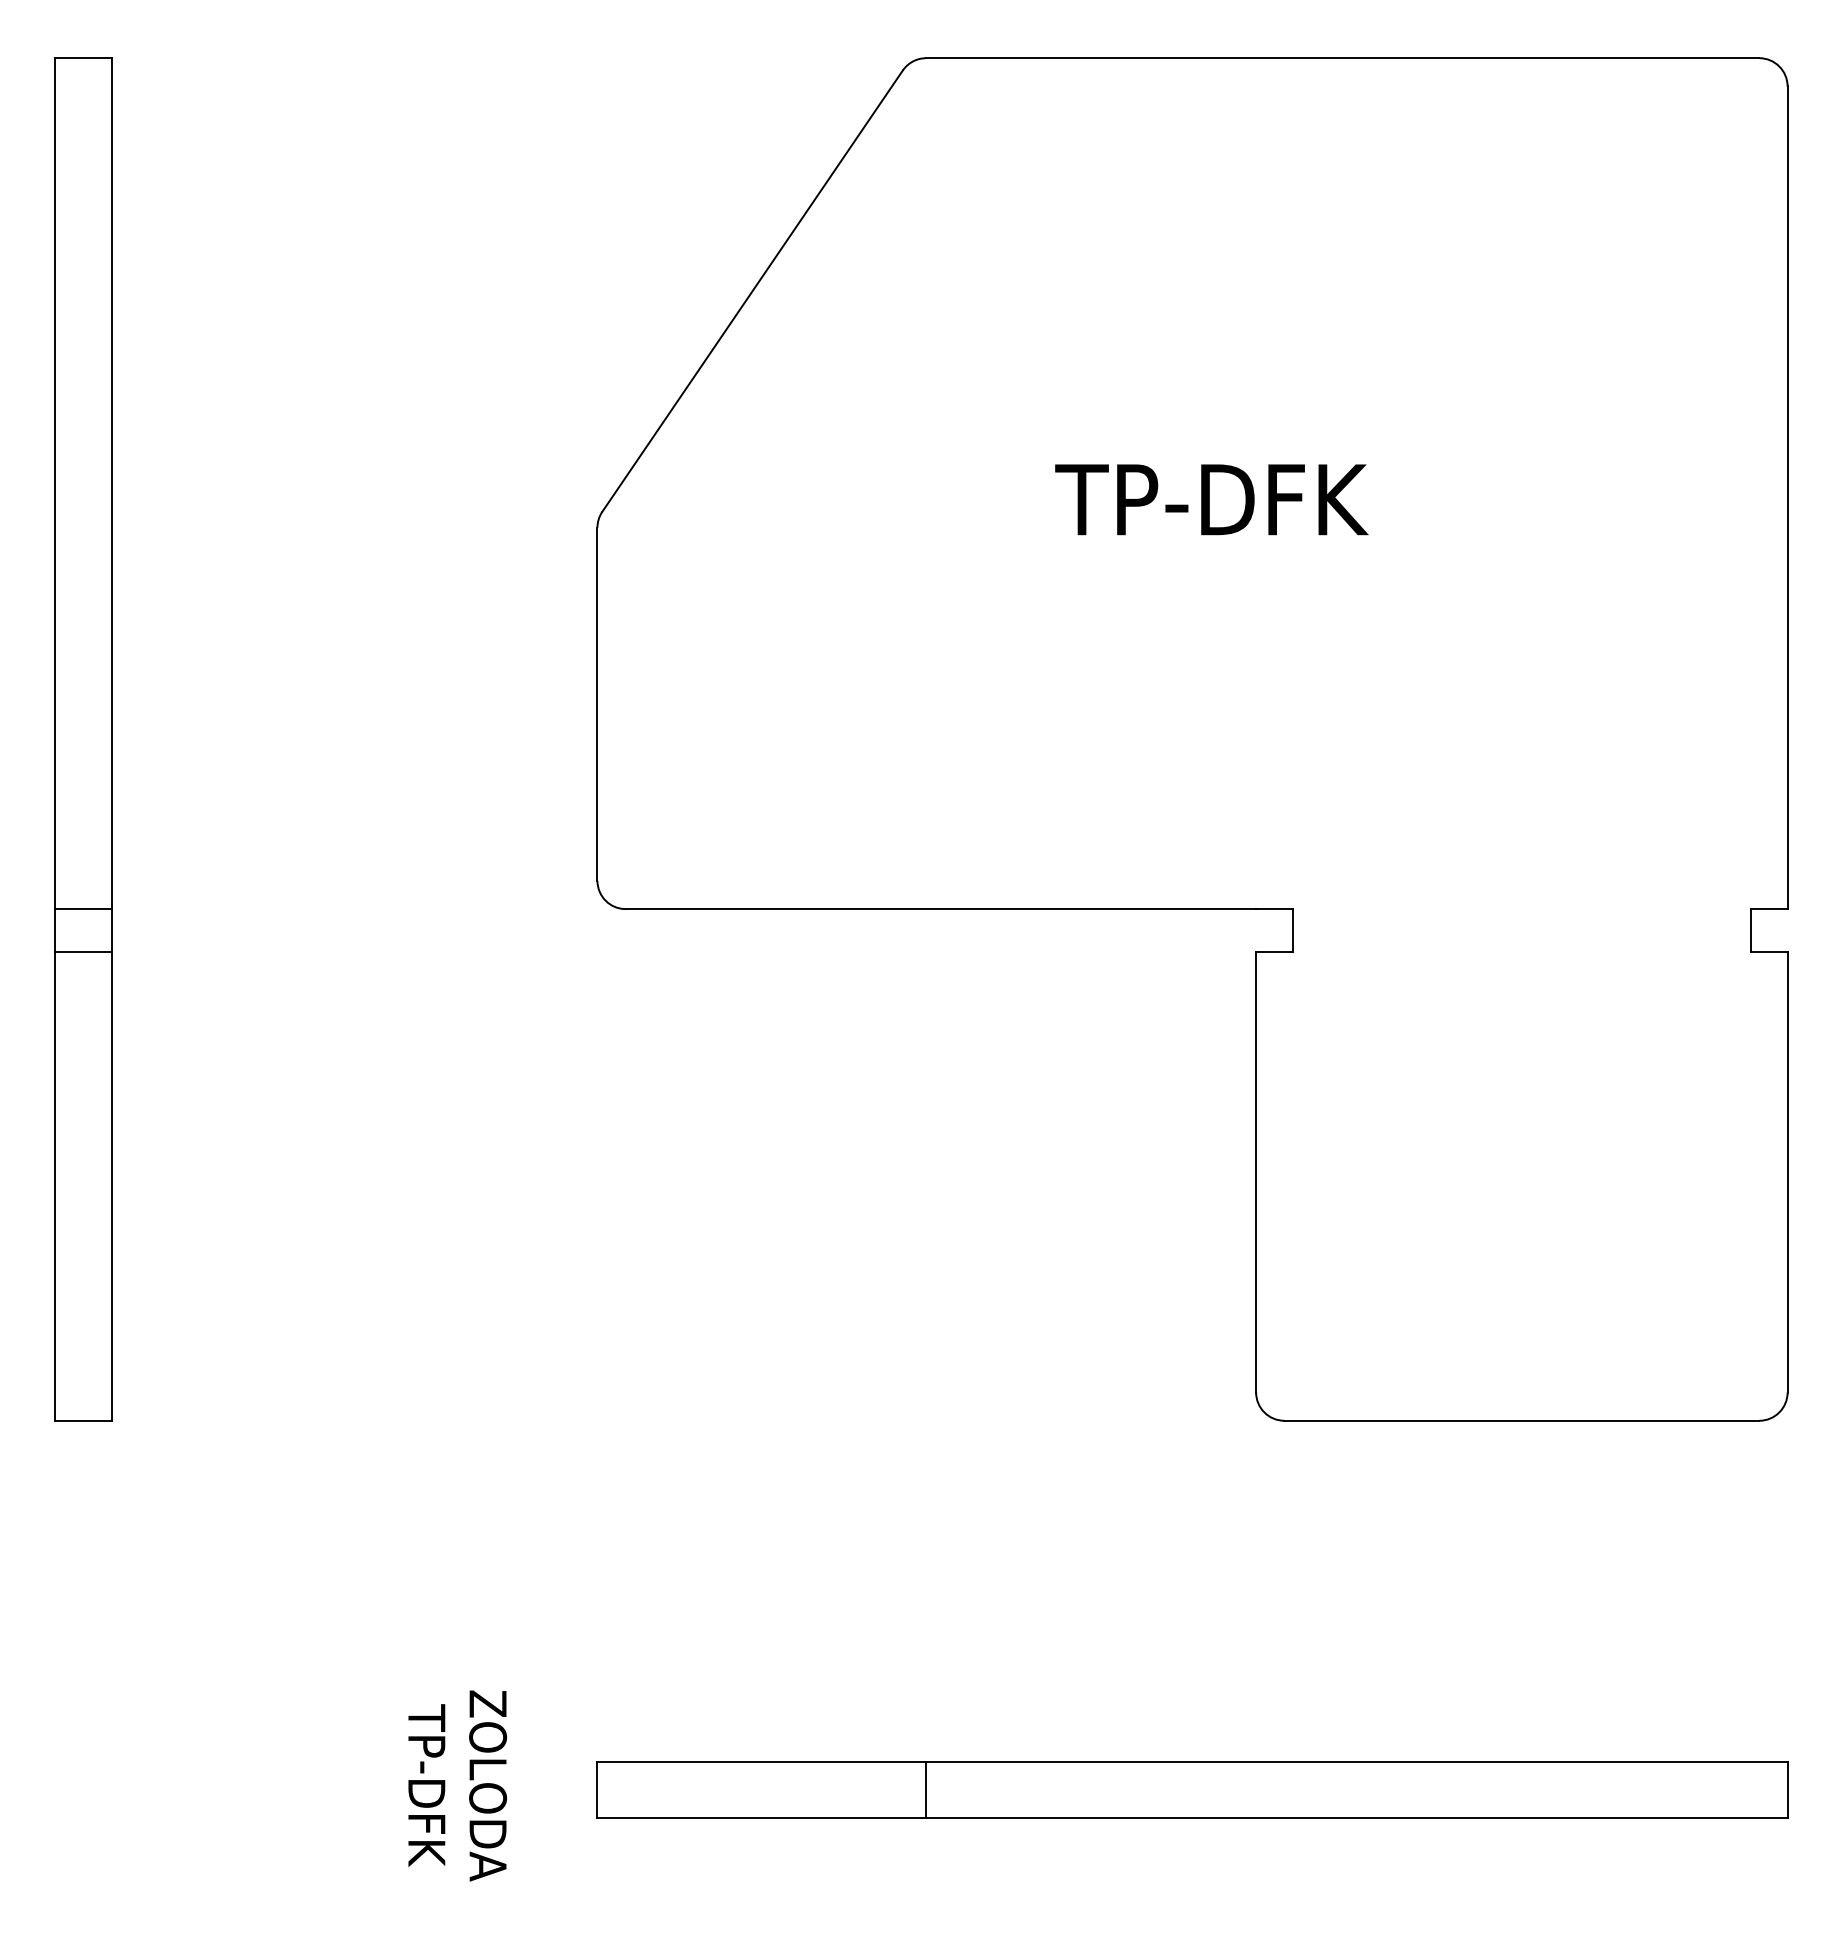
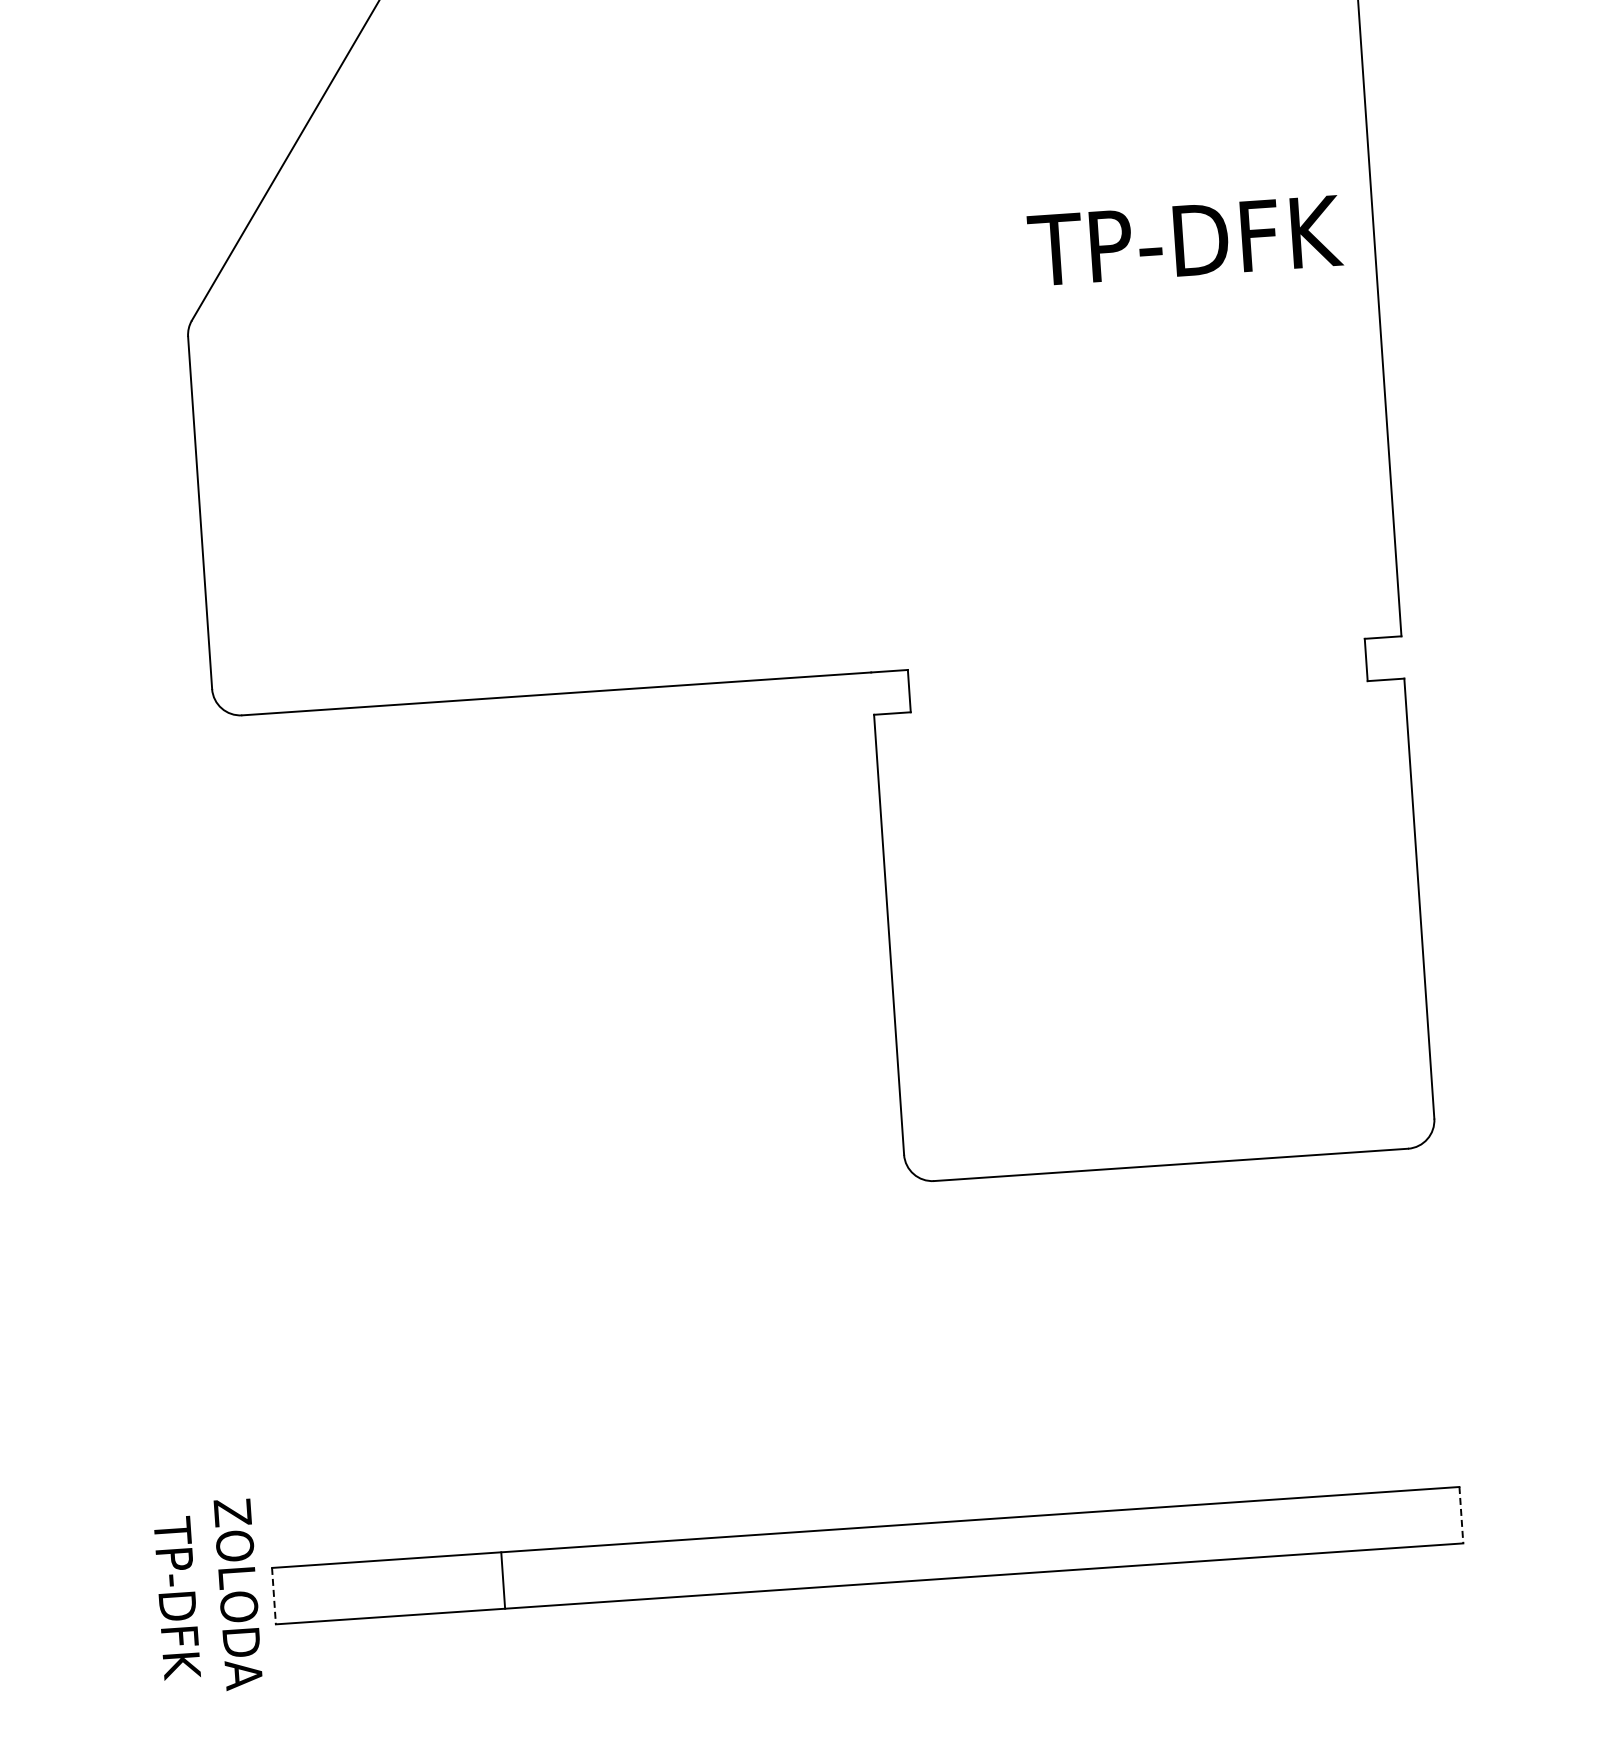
text: (1211, 499) -> (1184, 240), moved
text: (457, 1785) -> (207, 1596), moved
line: (926, 1789) -> (503, 1579), moved
line: (597, 1790) -> (274, 1596), solid -> dashed
line: (1787, 1790) -> (1461, 1515), solid -> dashed

